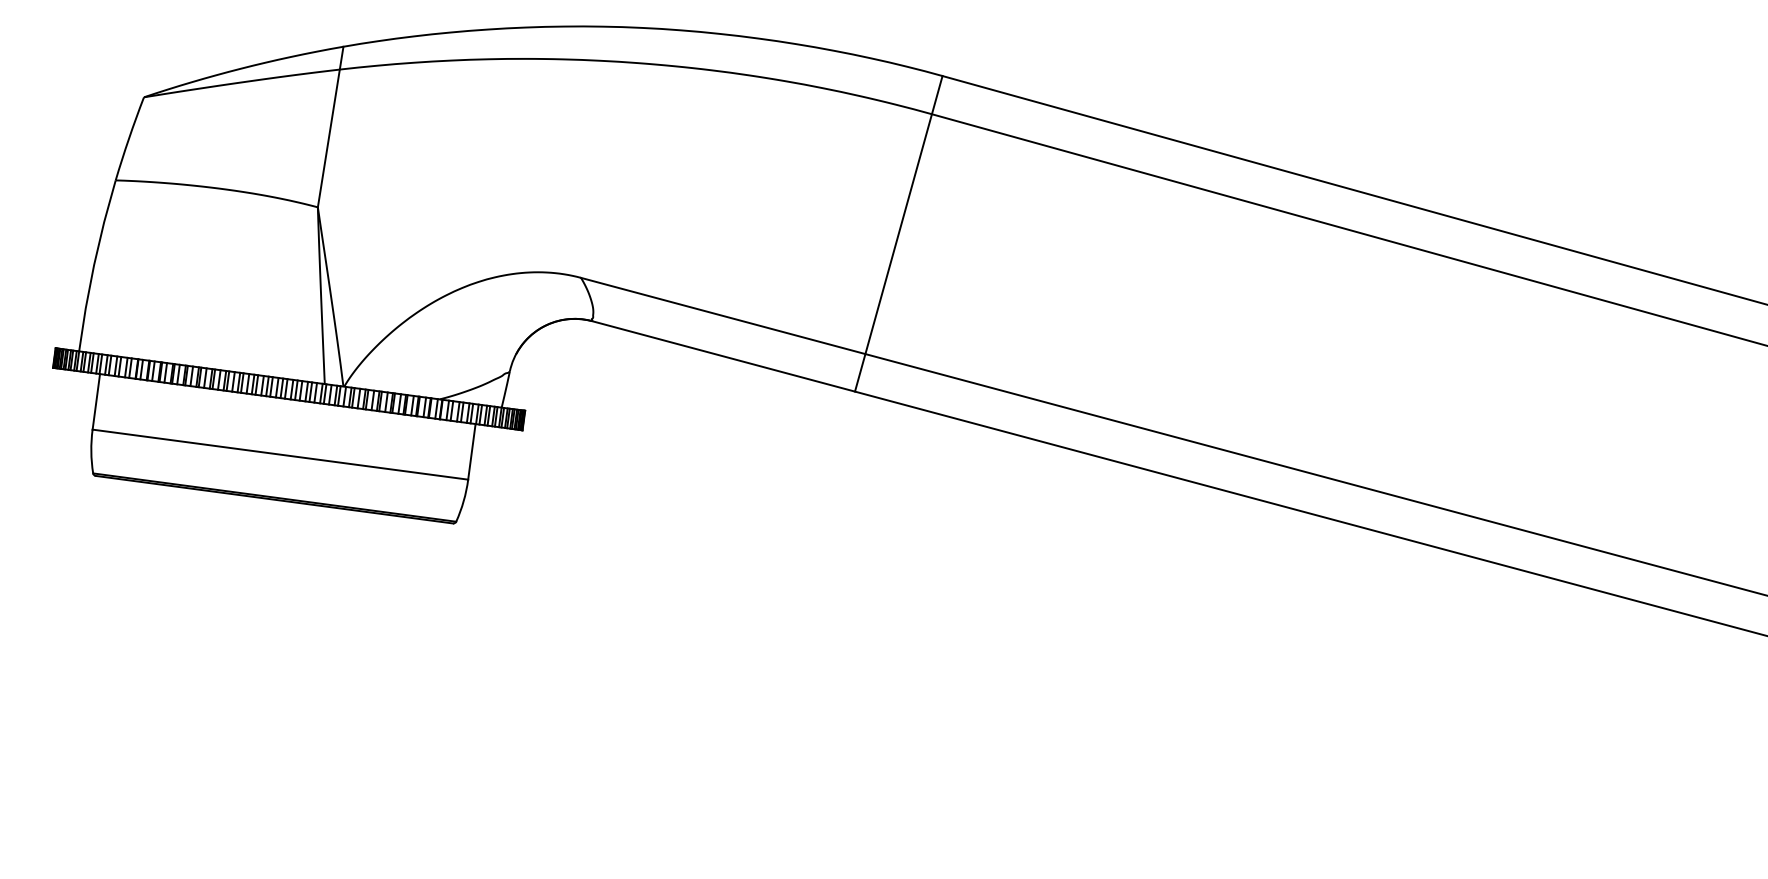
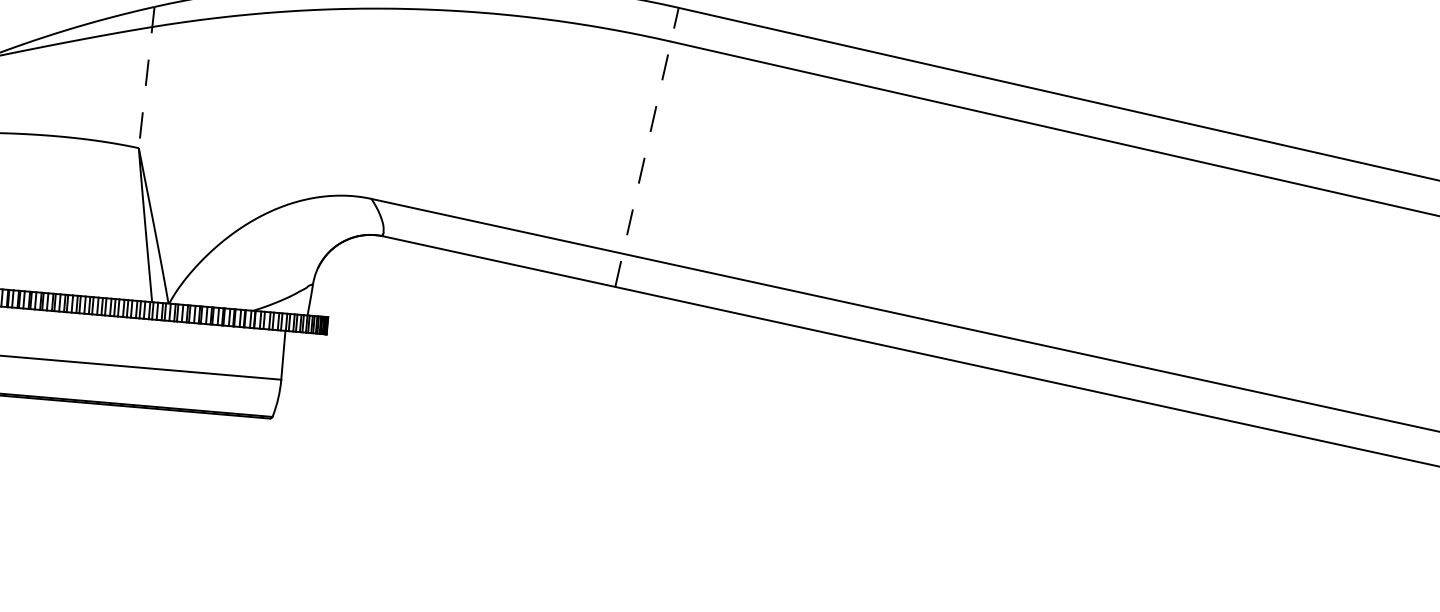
line: (330, 127) -> (146, 77), solid -> dashed
line: (898, 233) -> (646, 147), solid -> dashed

